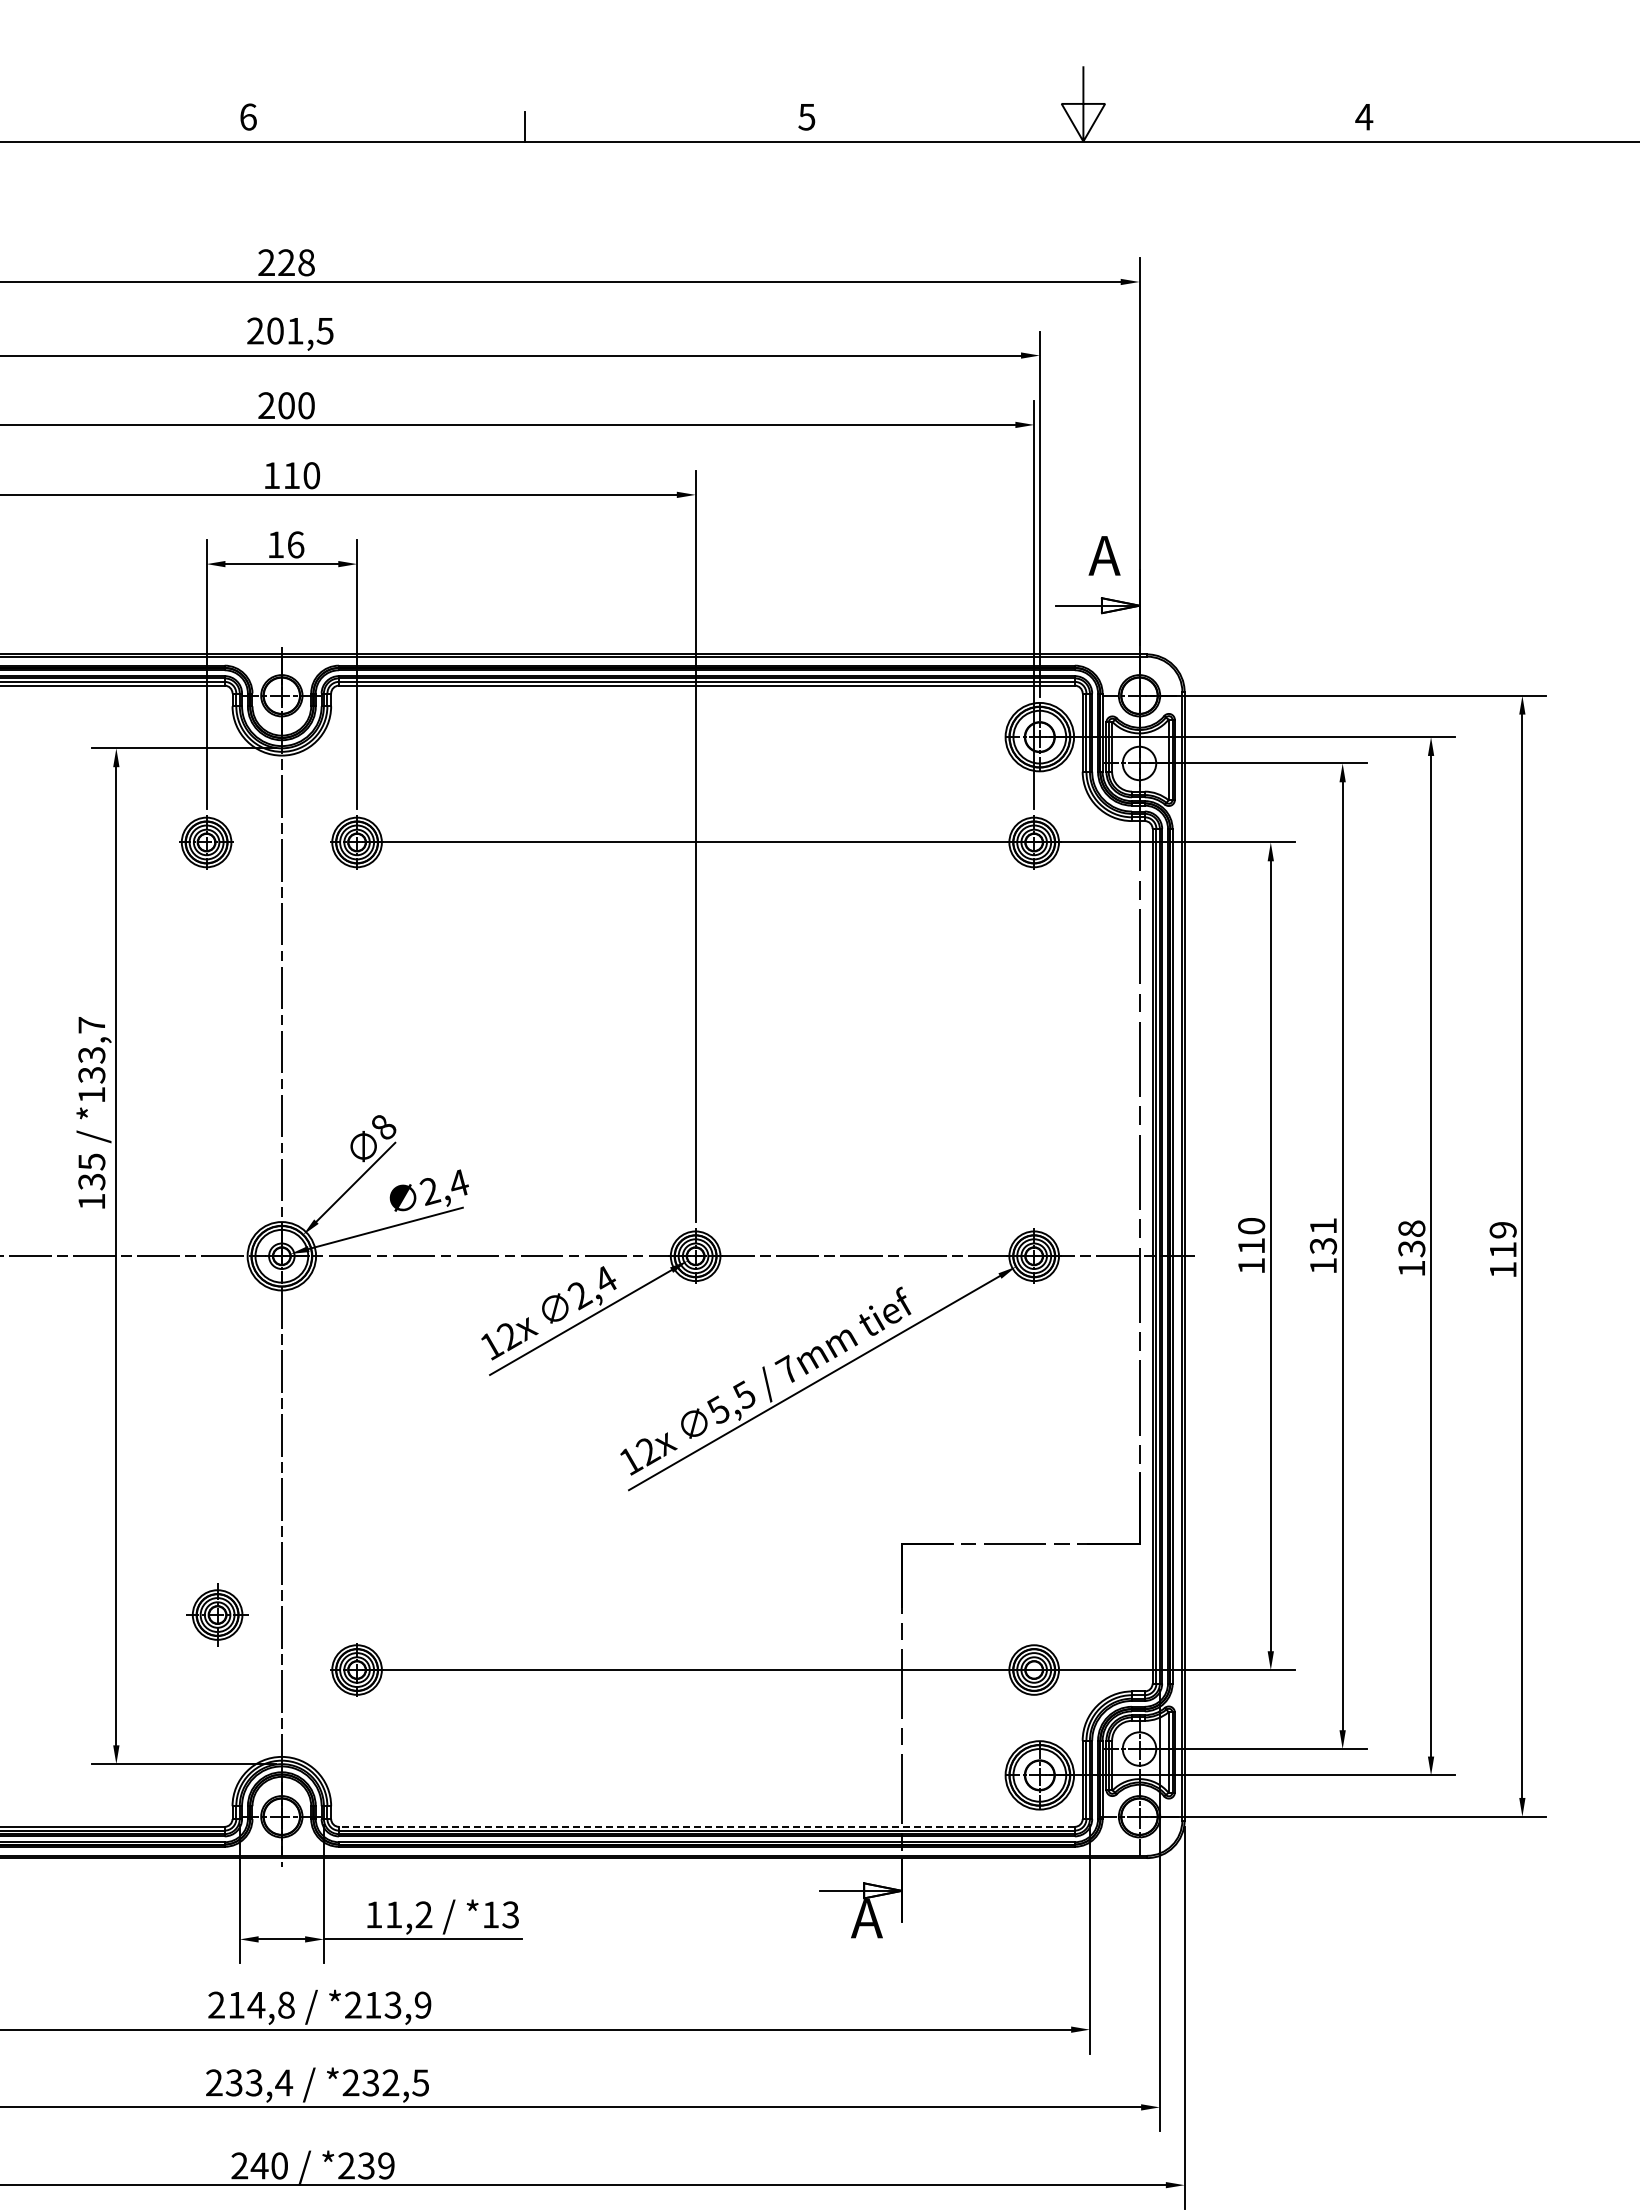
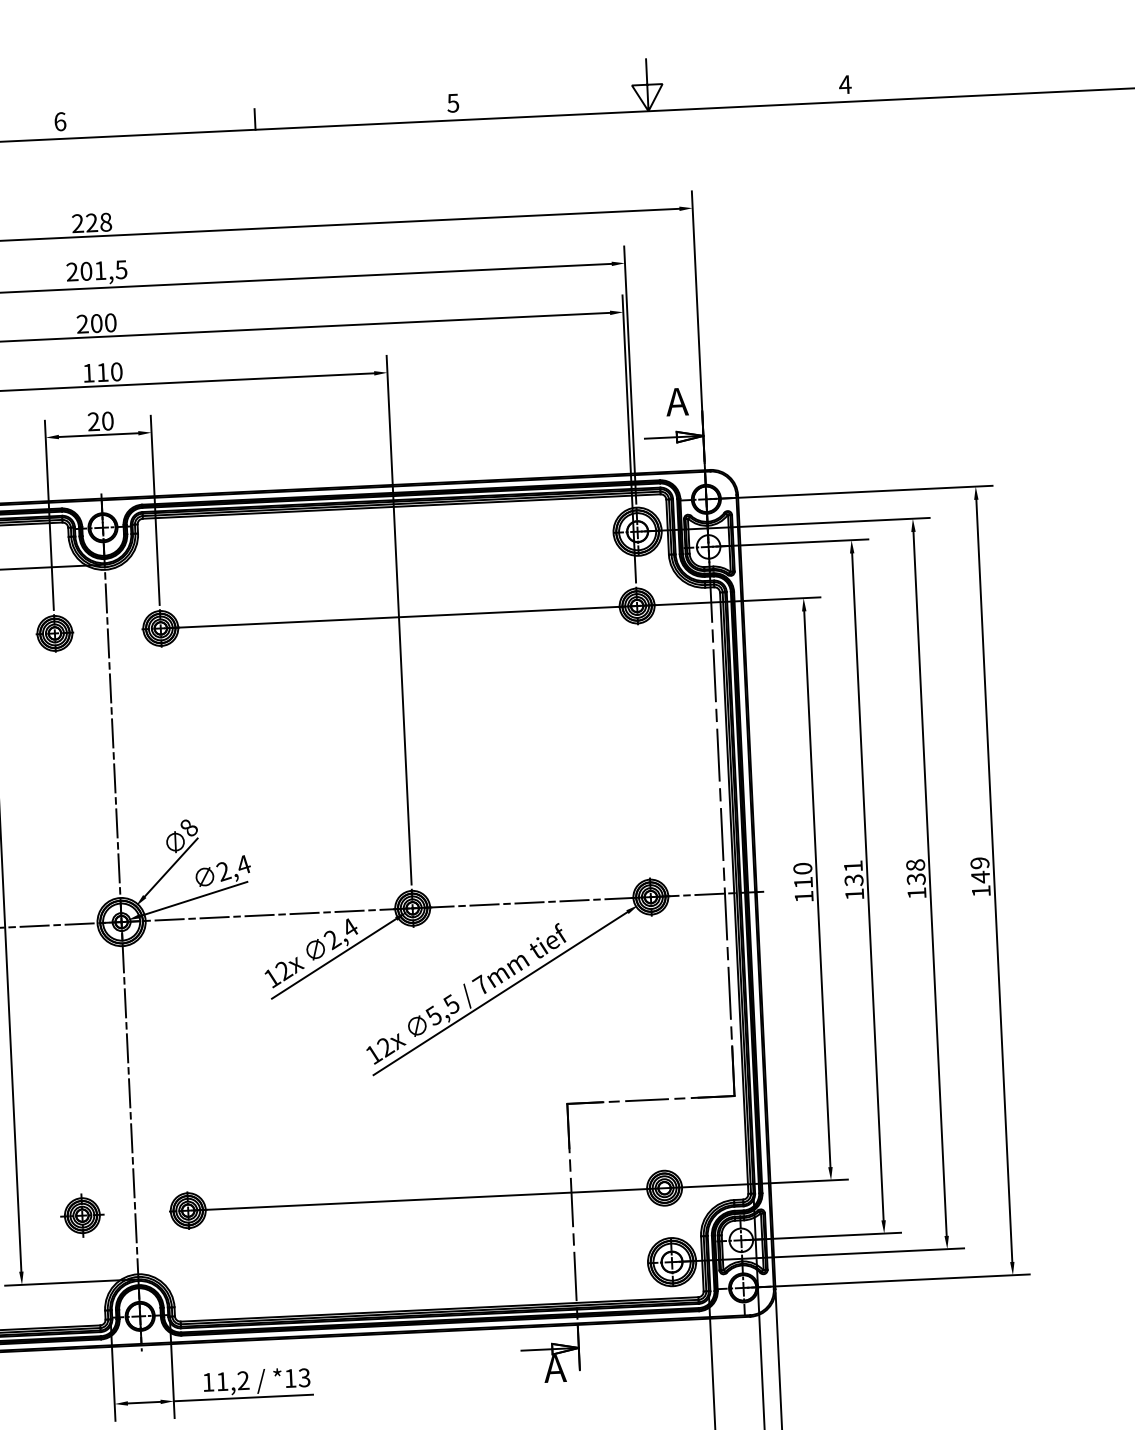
text: (285, 544) -> (100, 421), 16 -> 20
text: (1503, 1250) -> (980, 877), 119 -> 149
part: (217, 1614) -> (82, 1215), moved
line: (706, 1826) -> (439, 1309), dashed -> solid

